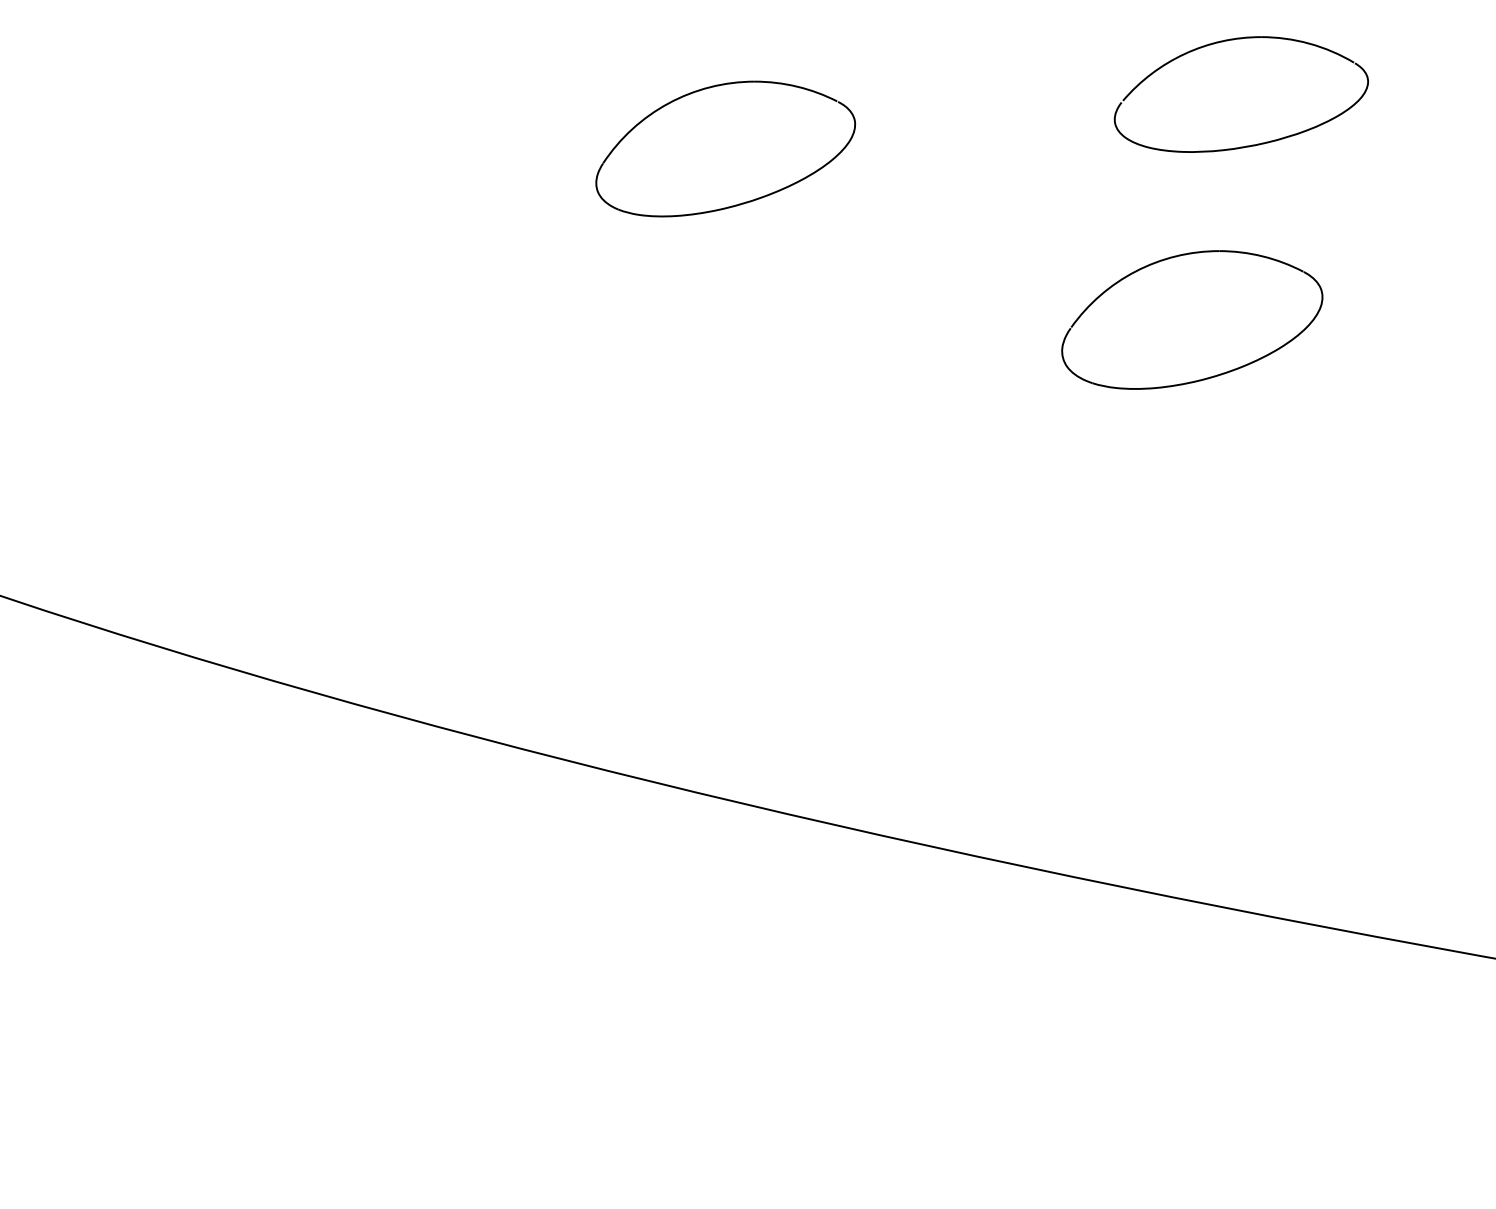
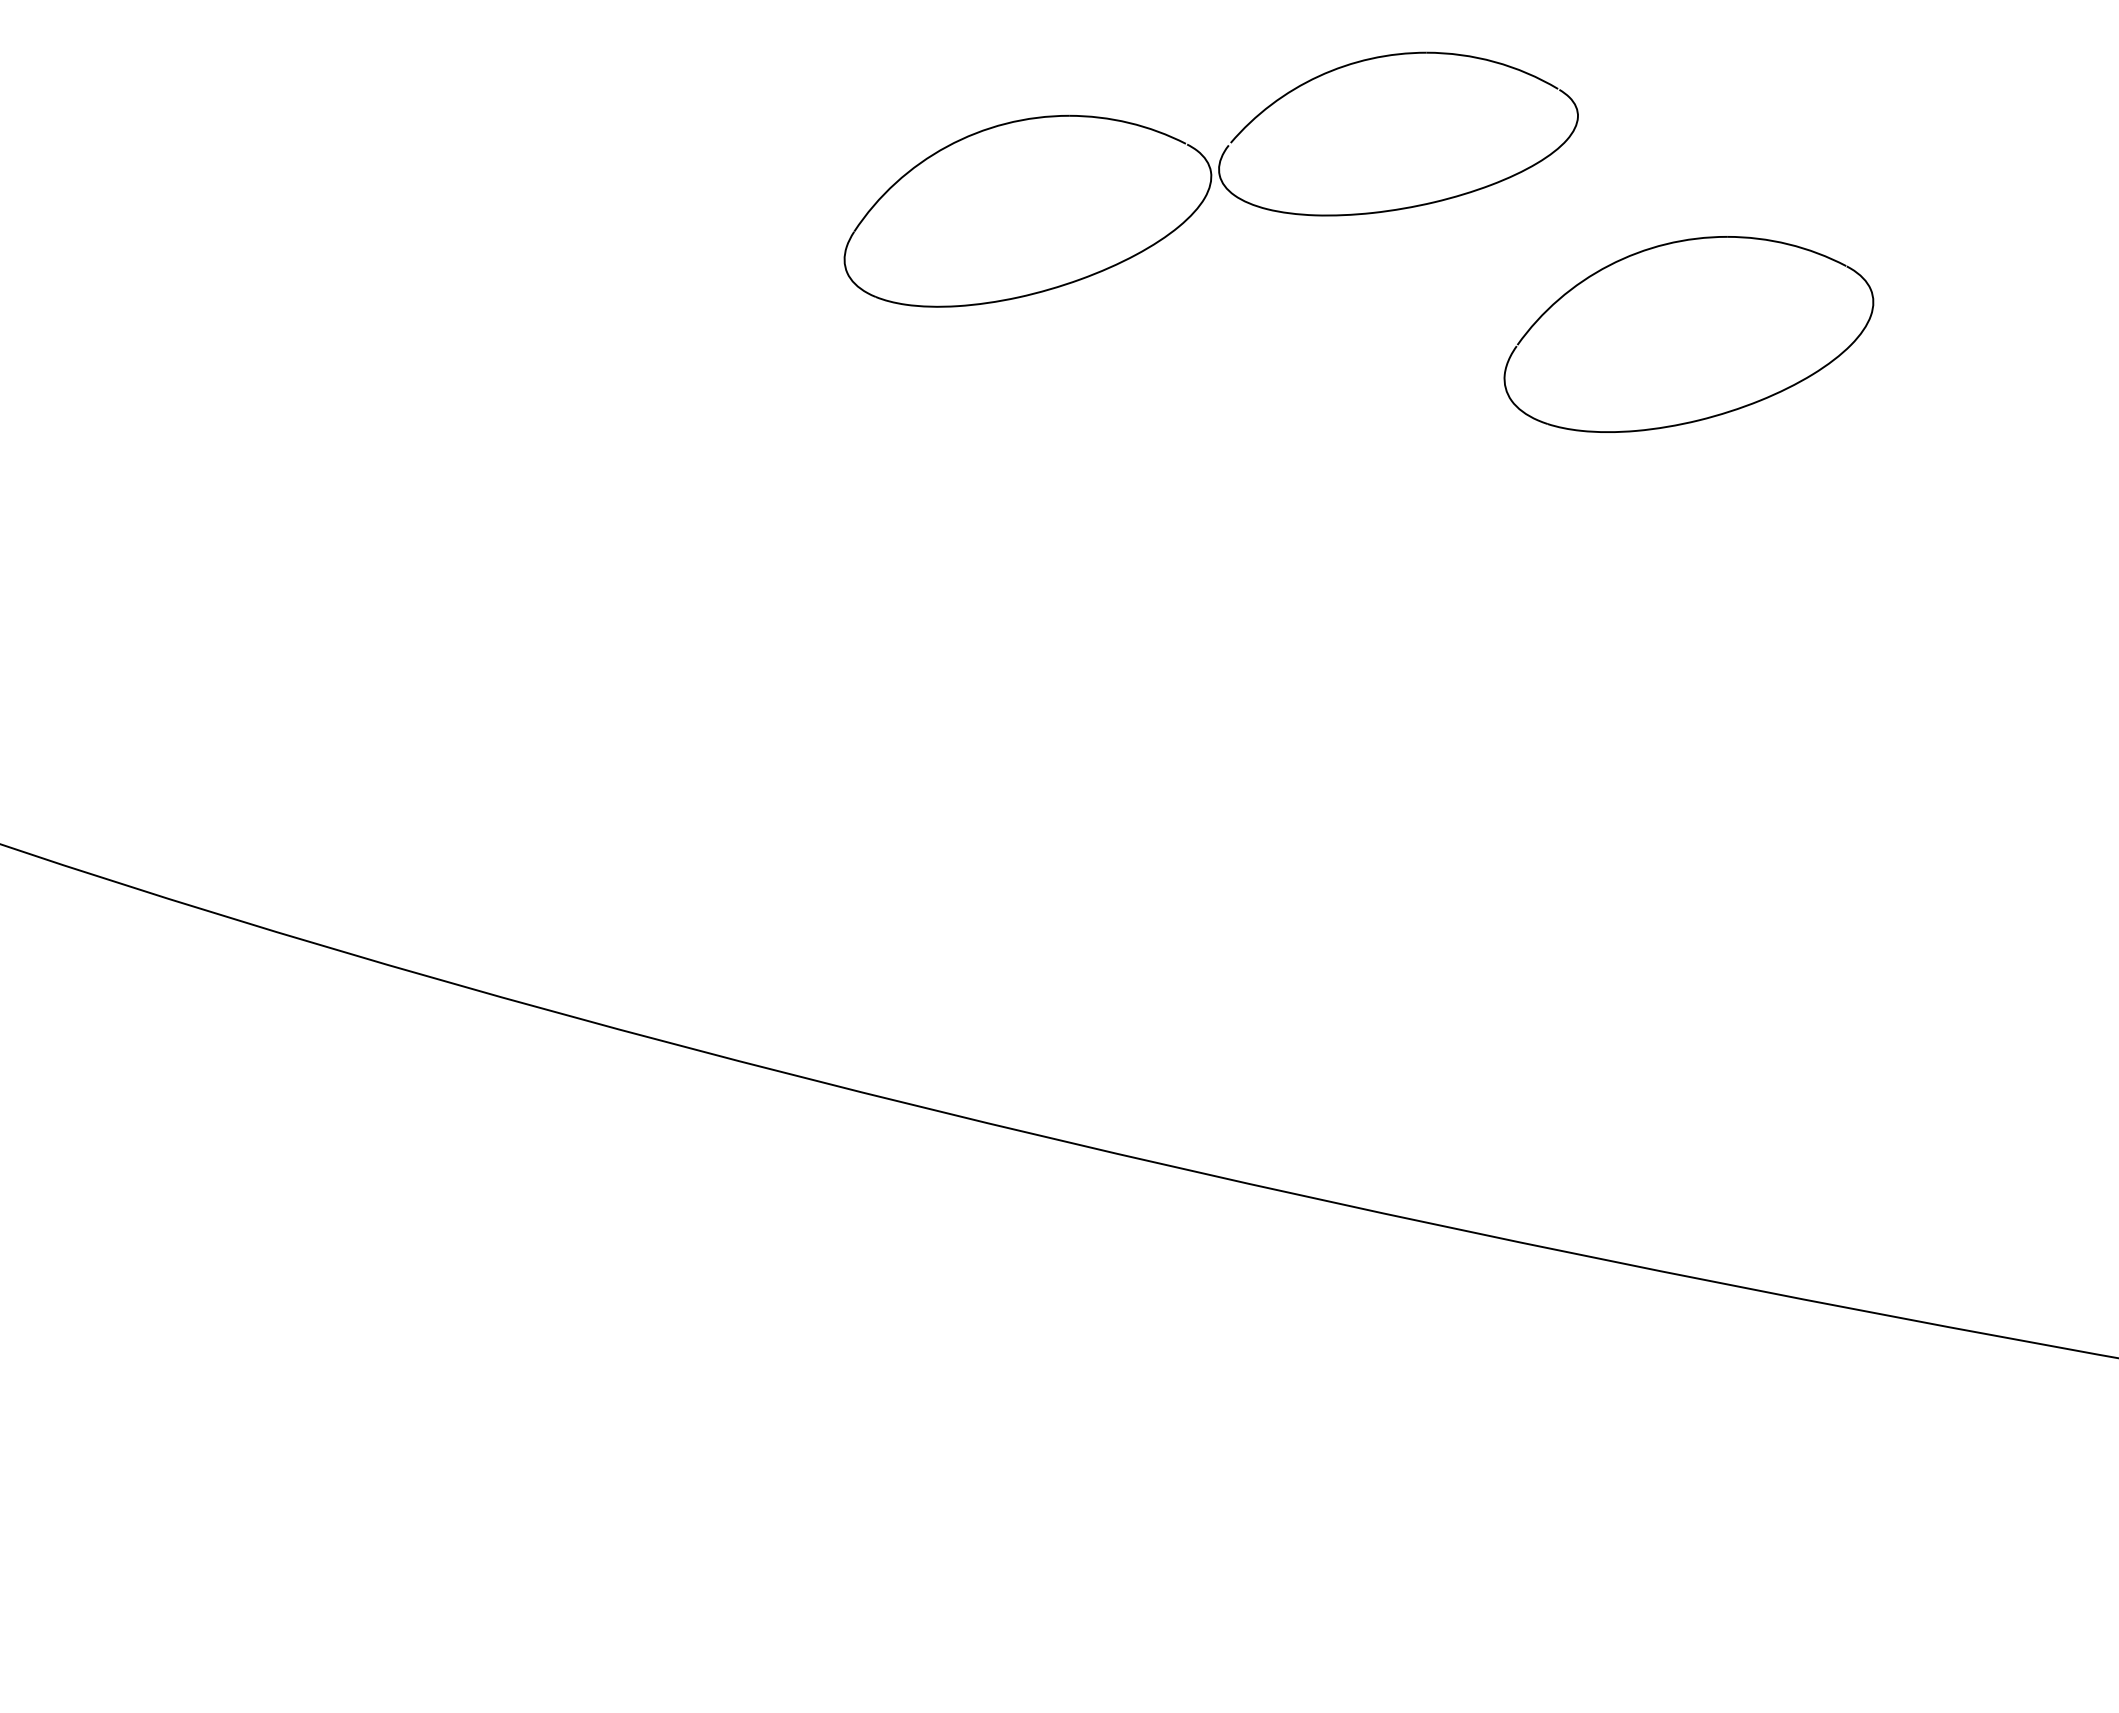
part: (1252, 144) -> (1413, 205), moved
part: (1192, 320) -> (1688, 334), moved

